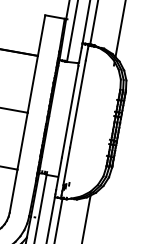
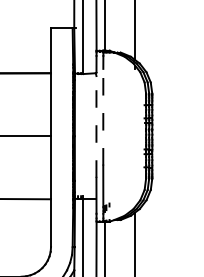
line: (78, 103) -> (103, 116), solid -> dashed
line: (70, 111) -> (96, 126), solid -> dashed

